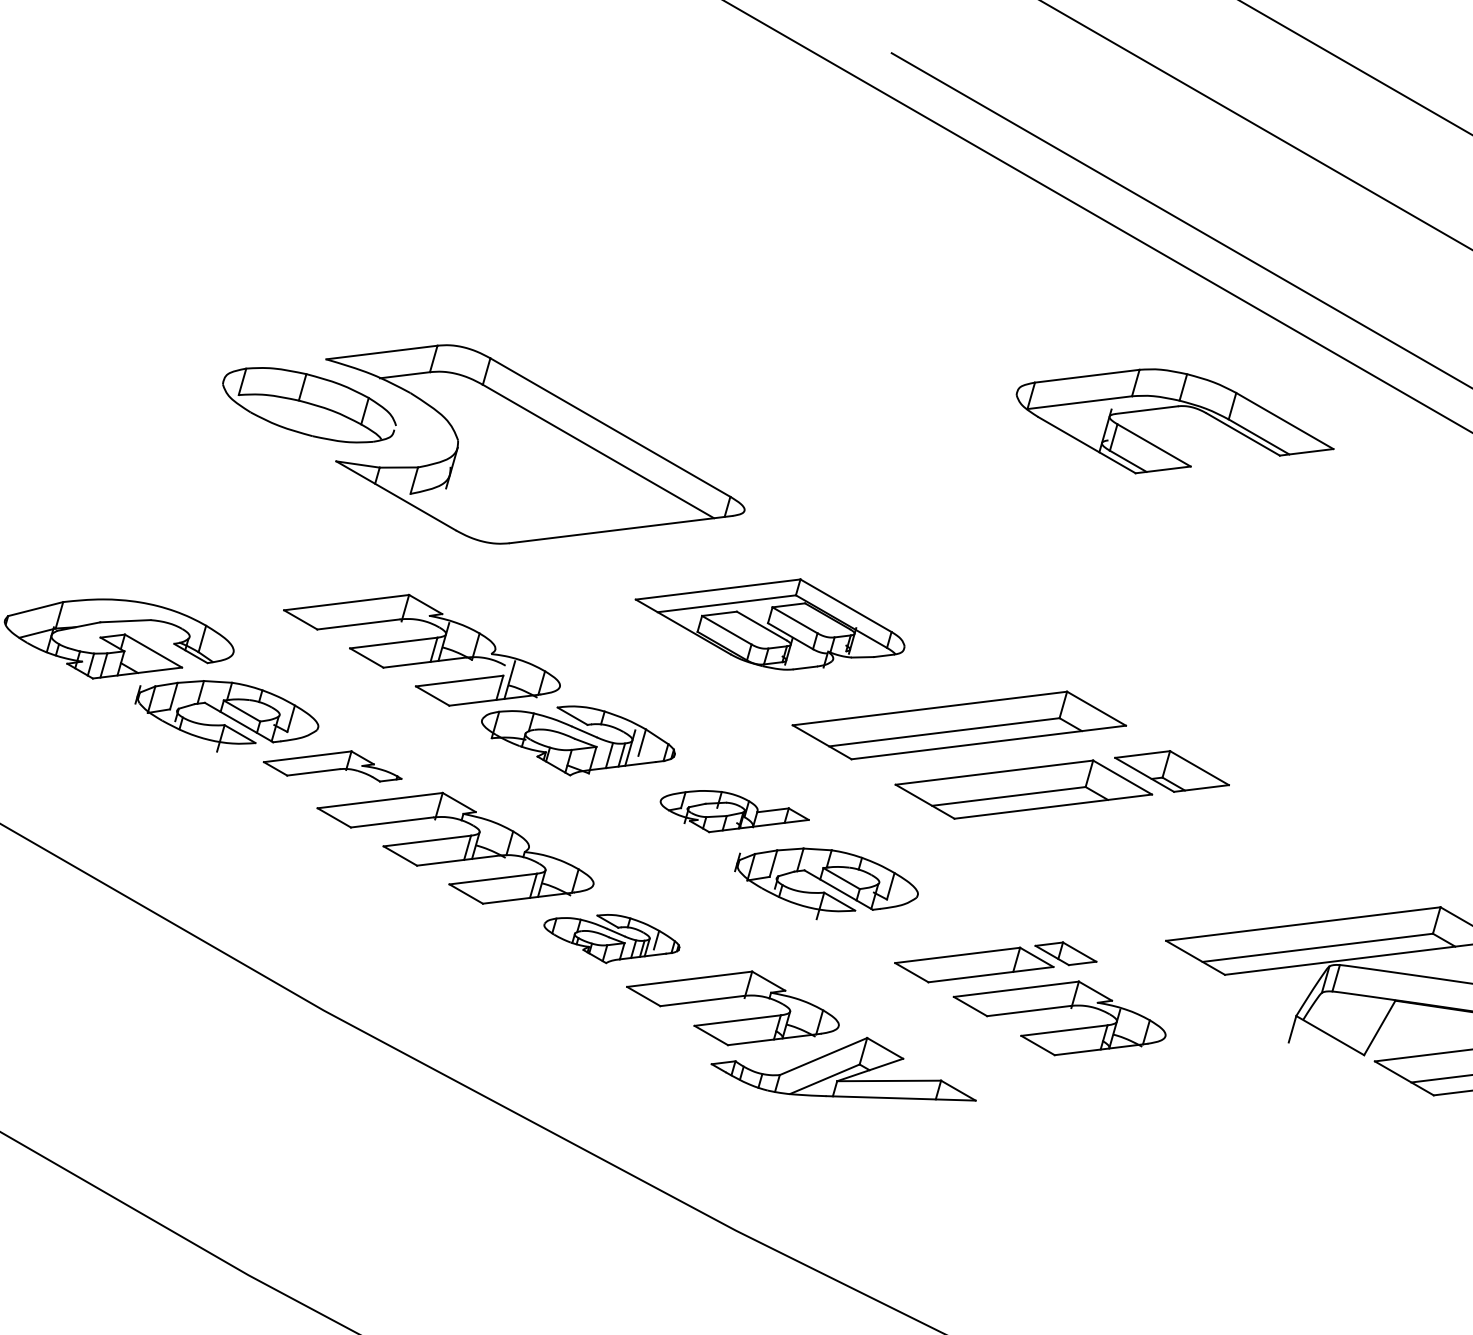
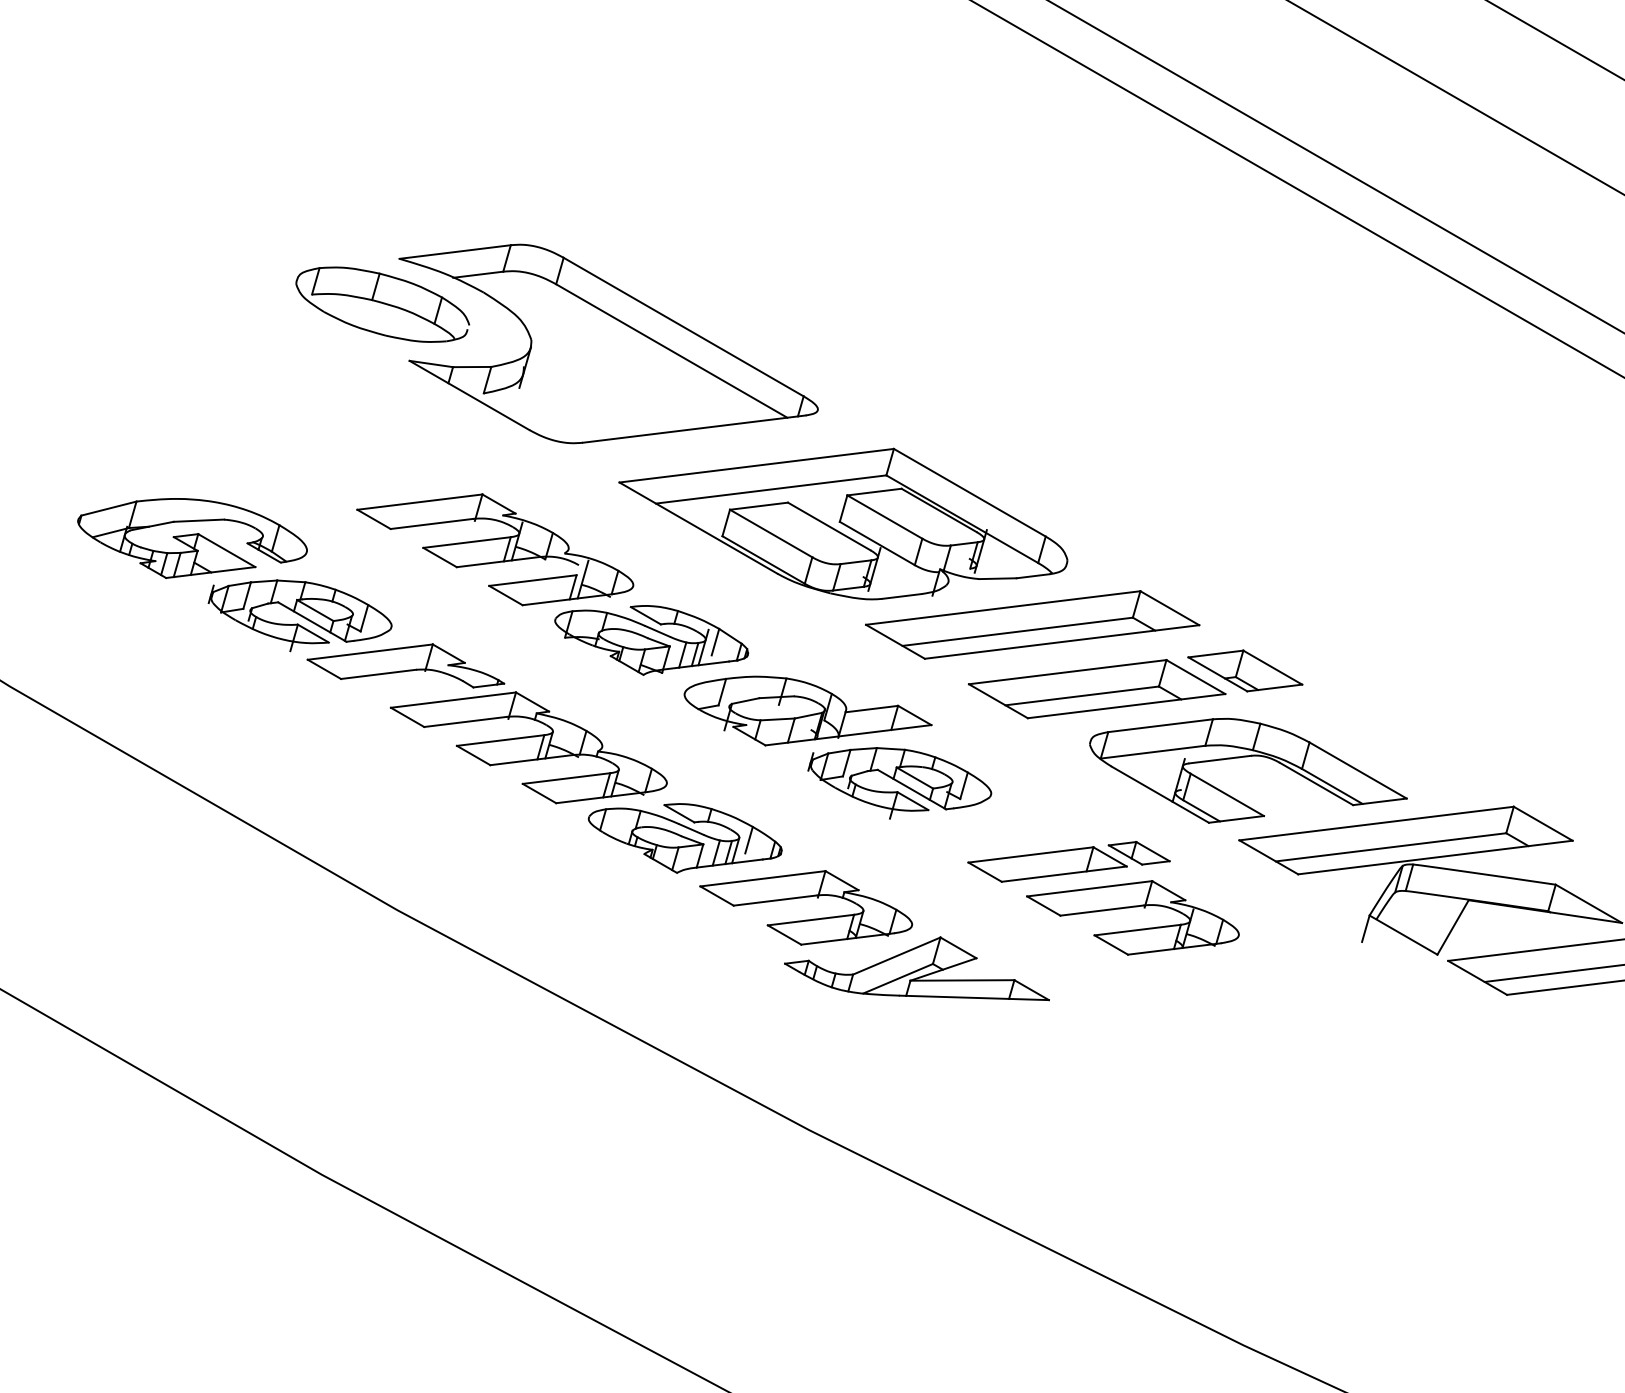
part: (1174, 408) -> (1247, 757), moved
part: (770, 624) -> (843, 523), size x1.67
part: (332, 766) -> (405, 665), size x1.43
part: (734, 811) -> (807, 710), size x1.67
part: (611, 939) -> (684, 838), size x1.43

